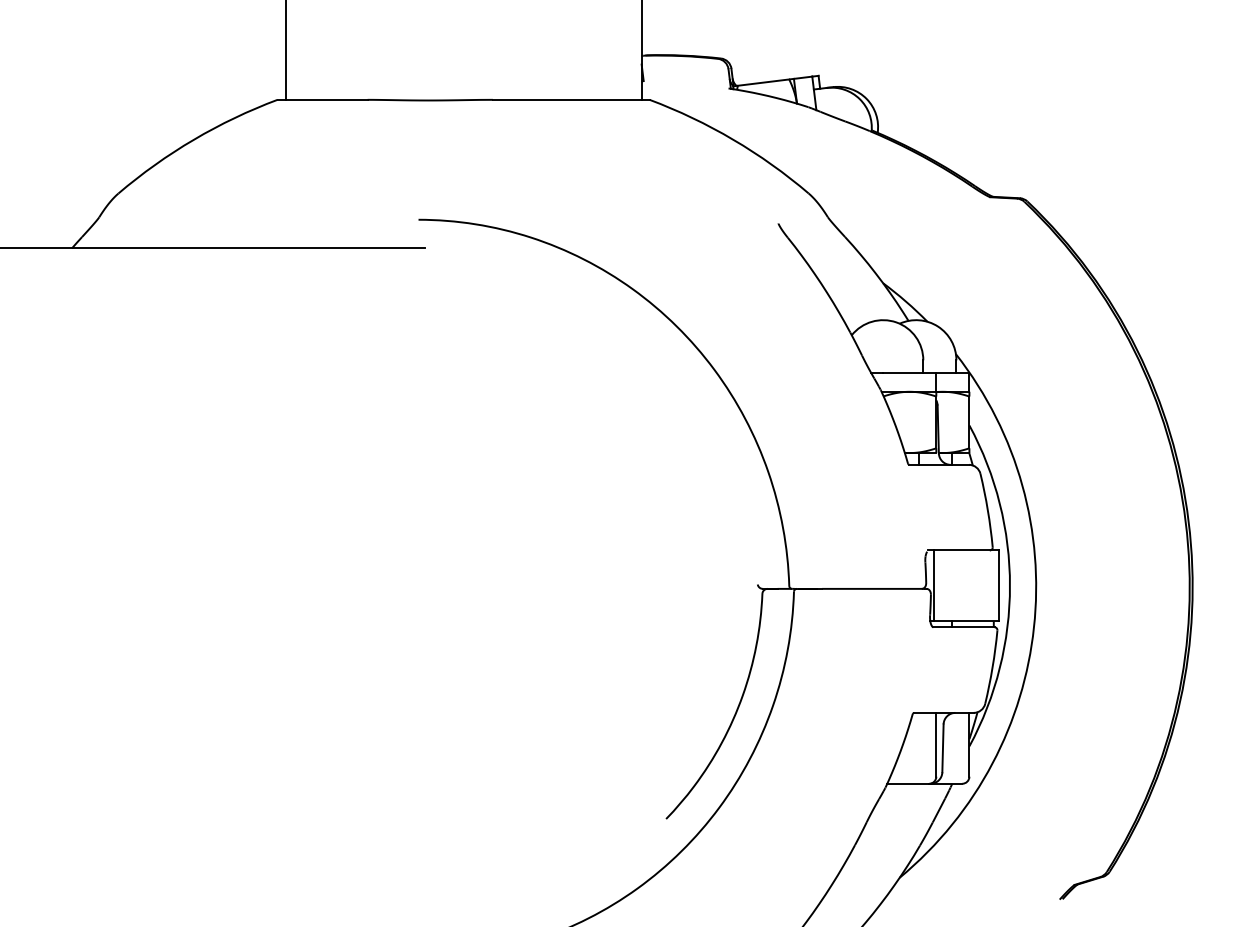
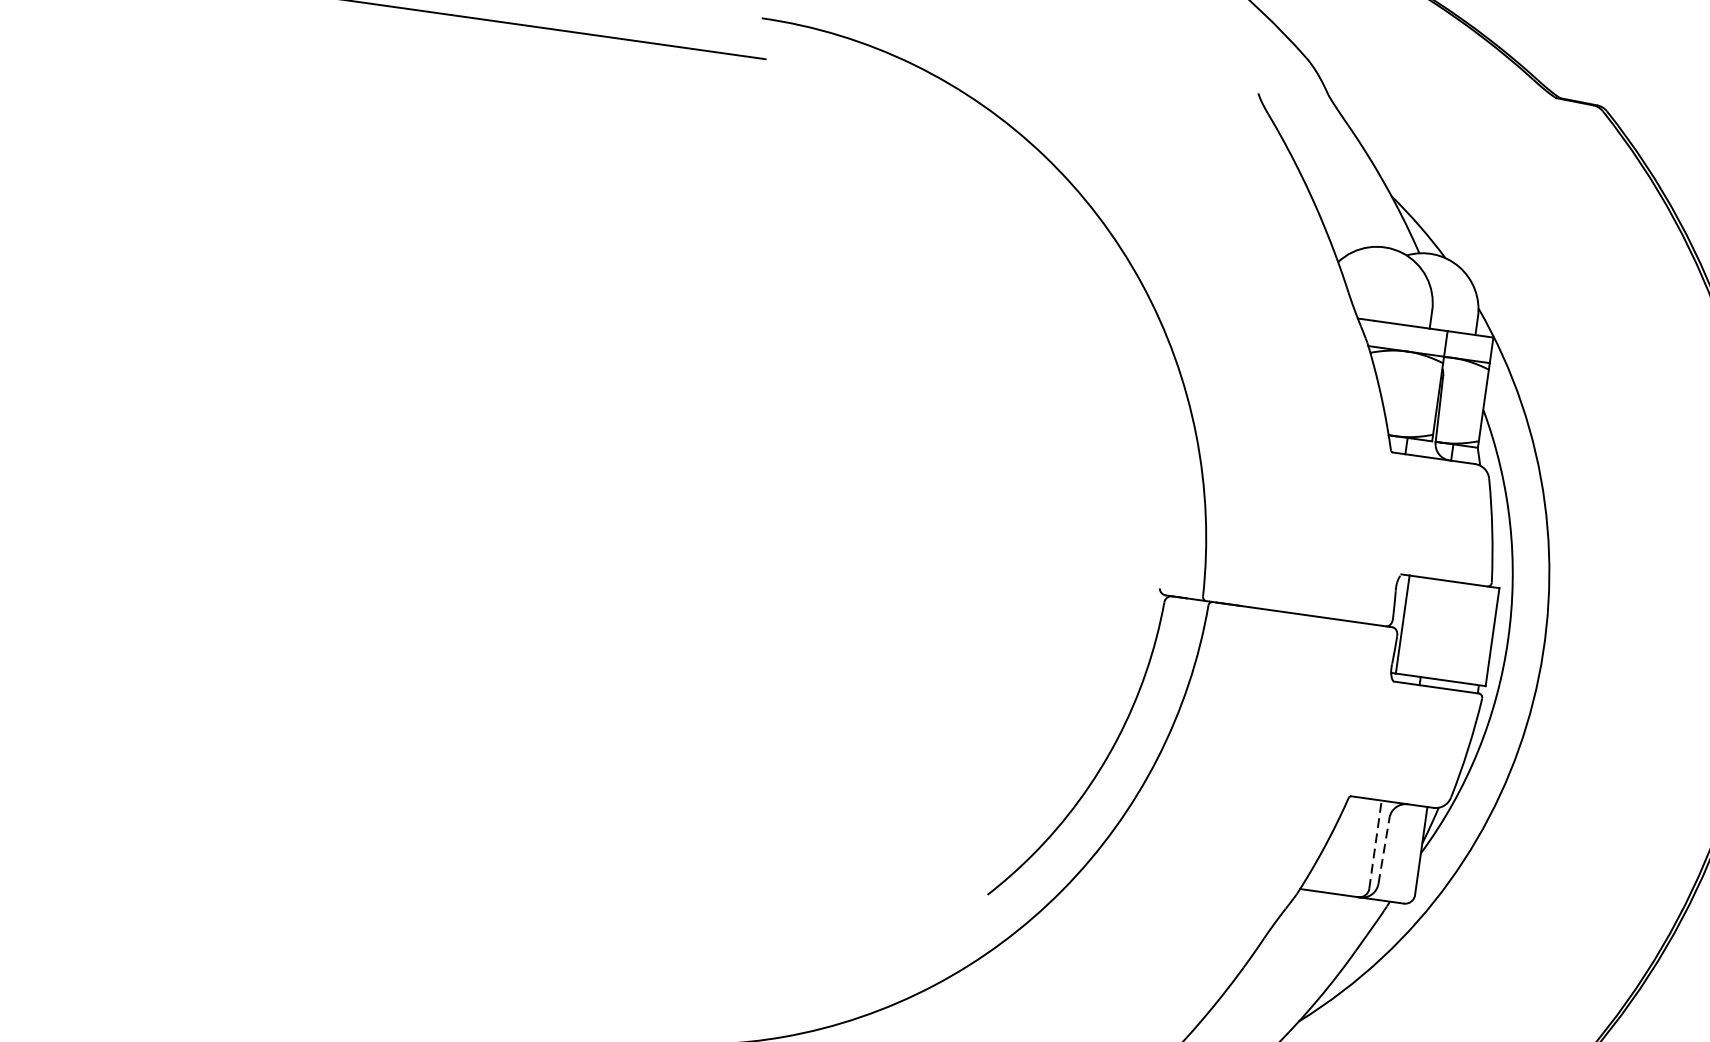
line: (936, 744) -> (1375, 844), solid -> dashed
line: (942, 748) -> (1383, 851), solid -> dashed

